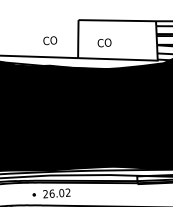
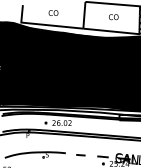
text: (50, 39) -> (53, 12), moved
text: (104, 43) -> (113, 17), moved

